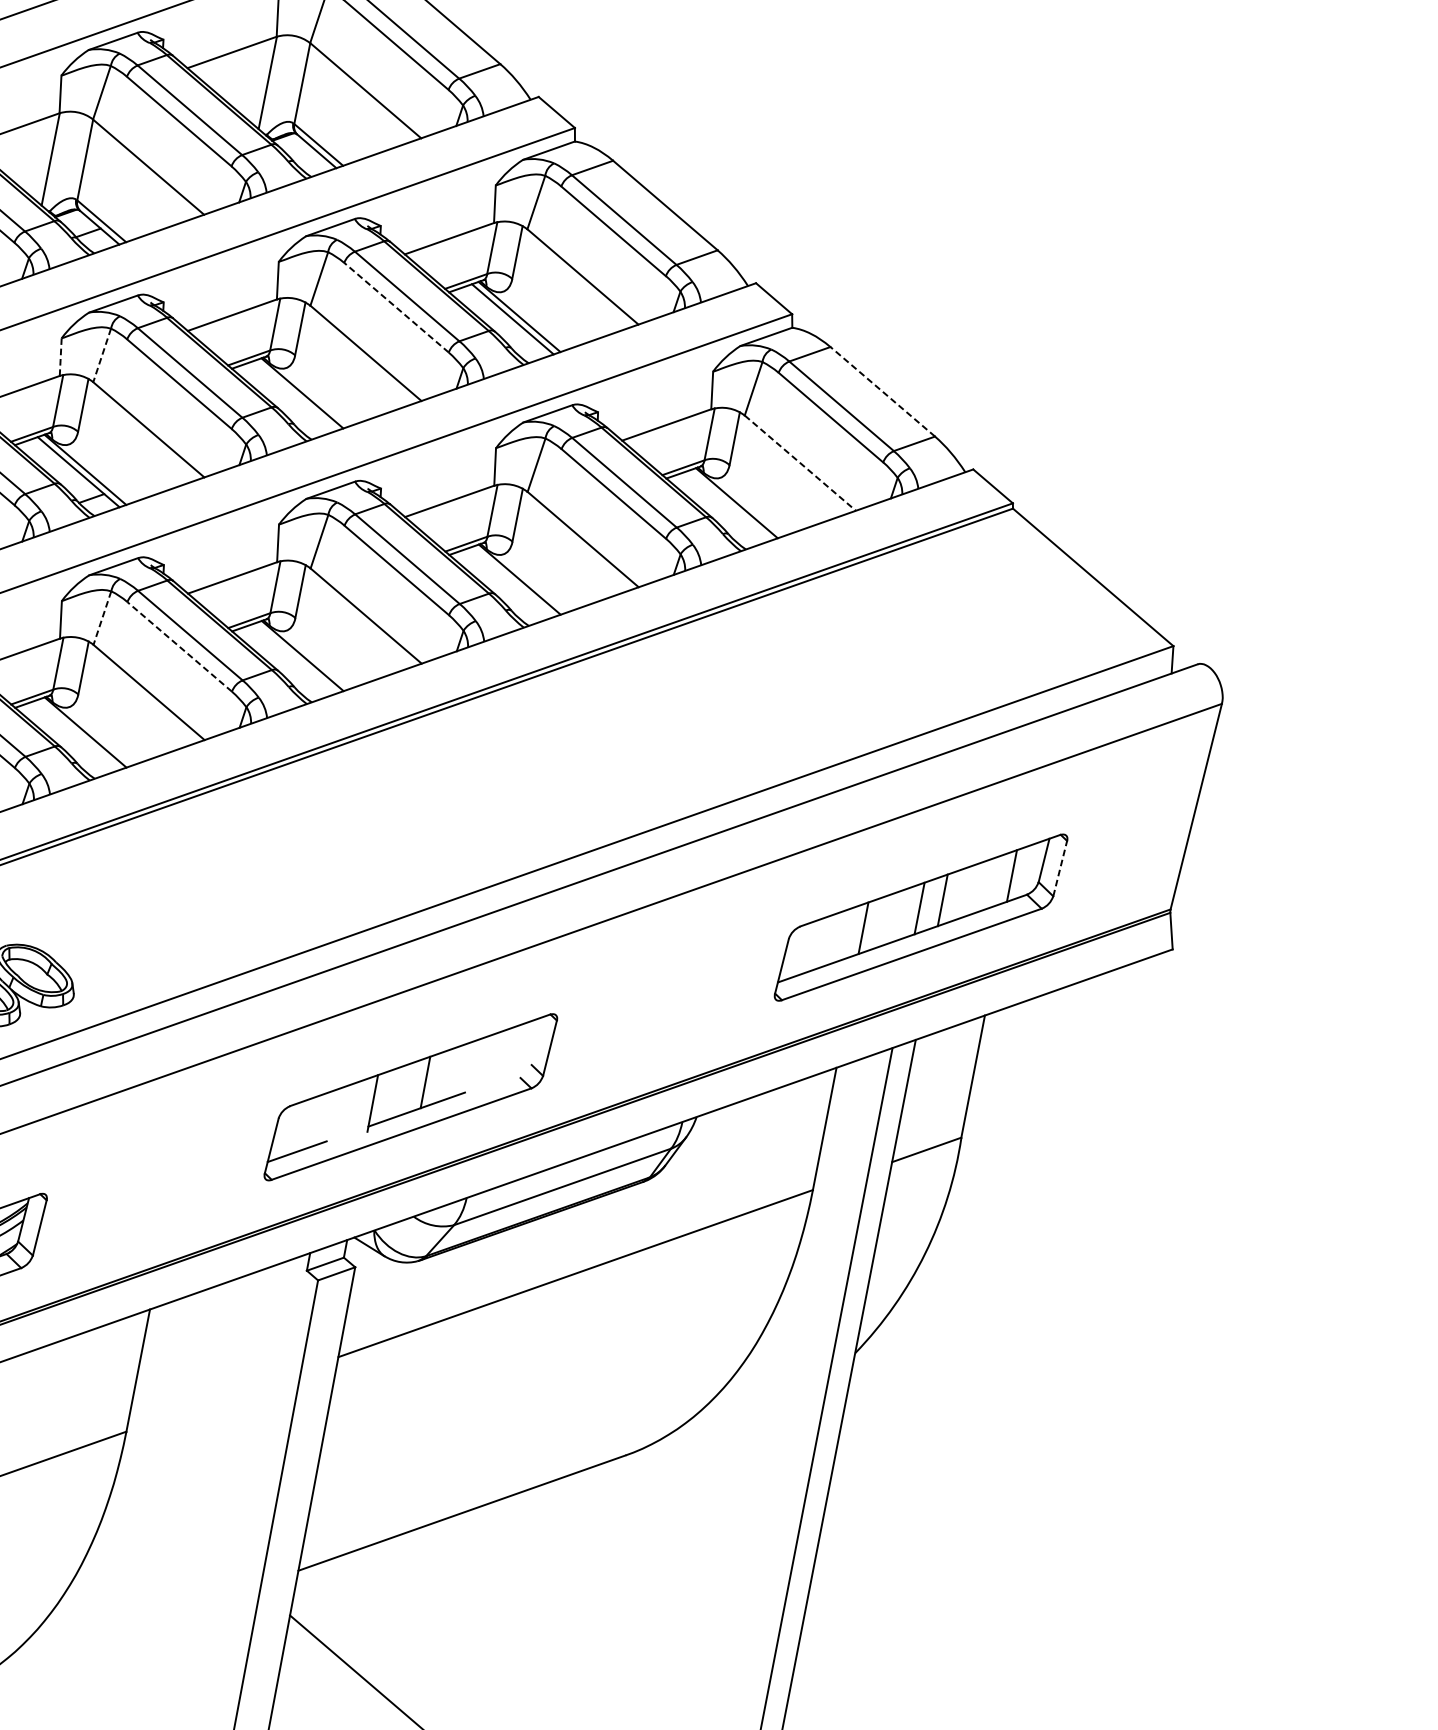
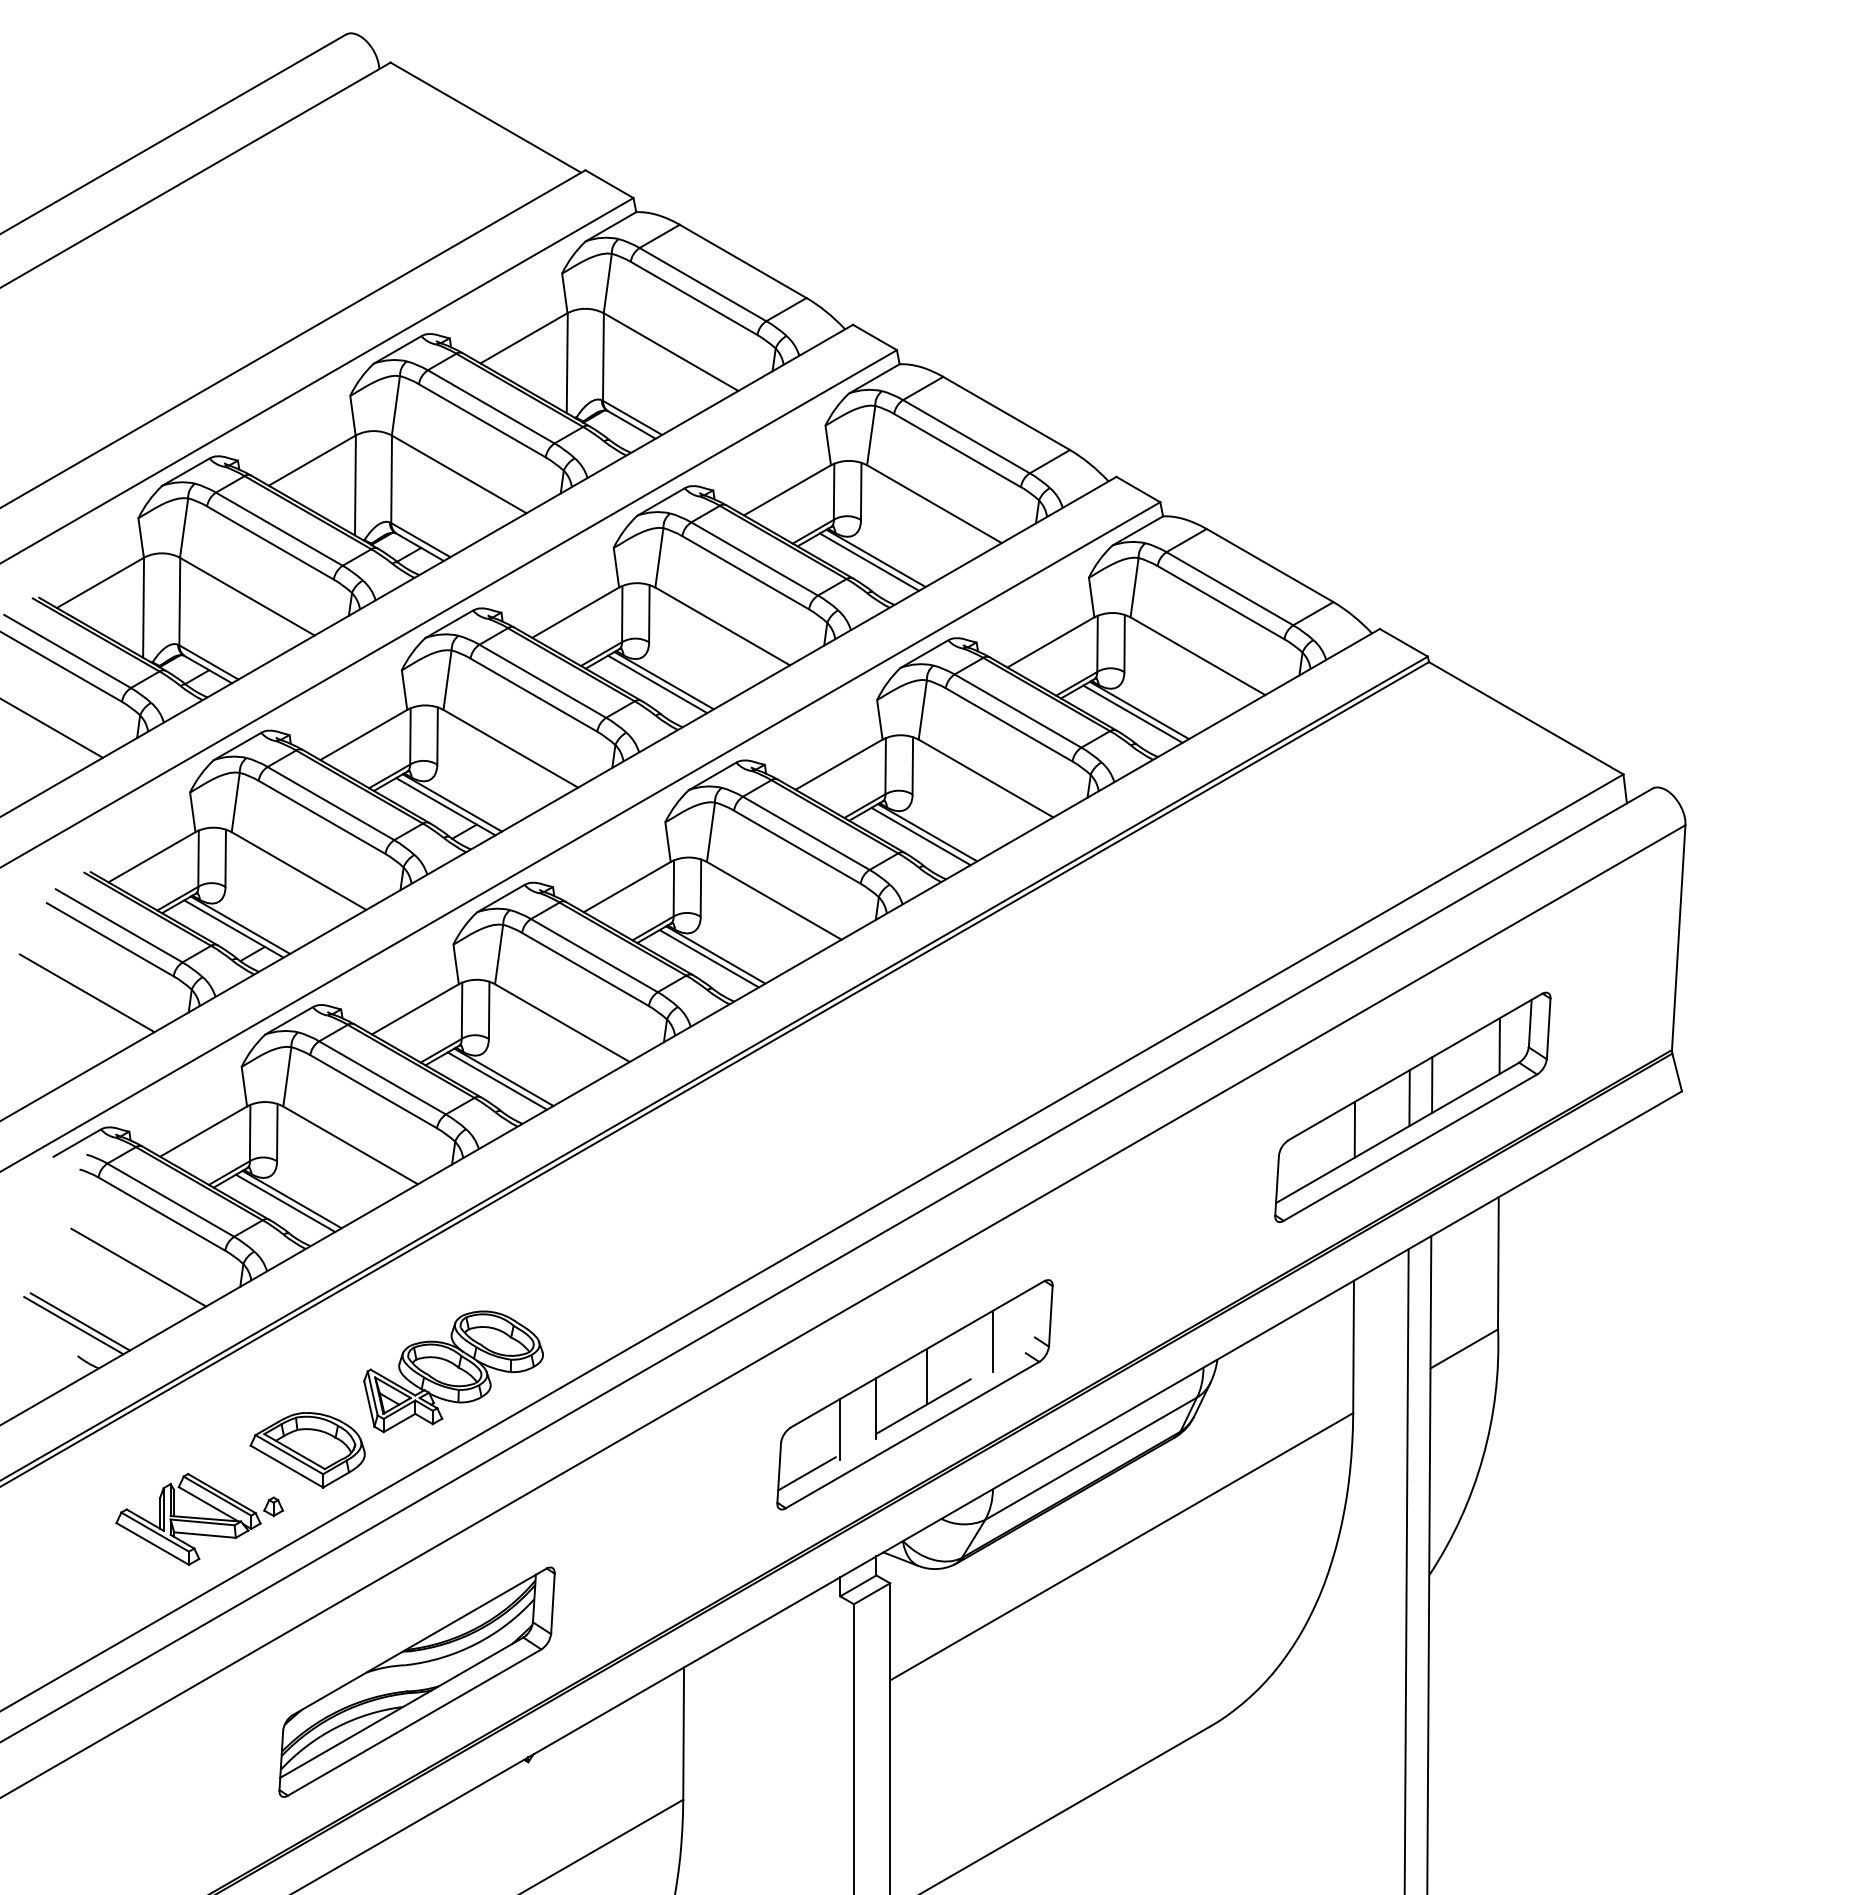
line: (396, 307) -> (745, 572), dashed -> solid
line: (102, 355) -> (447, 680), dashed -> solid
line: (60, 357) -> (404, 690), dashed -> solid
line: (882, 391) -> (1269, 565), dashed -> solid
line: (295, 395) -> (657, 684), added
line: (799, 463) -> (1197, 656), dashed -> solid
line: (729, 504) -> (1132, 713), added
line: (512, 581) -> (920, 836), added
line: (102, 618) -> (499, 954), dashed -> solid
line: (179, 646) -> (585, 969), dashed -> solid
line: (295, 658) -> (708, 958), added
line: (79, 734) -> (497, 1080), added
line: (1060, 868) -> (1548, 1028), dashed -> solid
line: (491, 1061) -> (992, 1341), added
line: (335, 1116) -> (840, 1429), added

